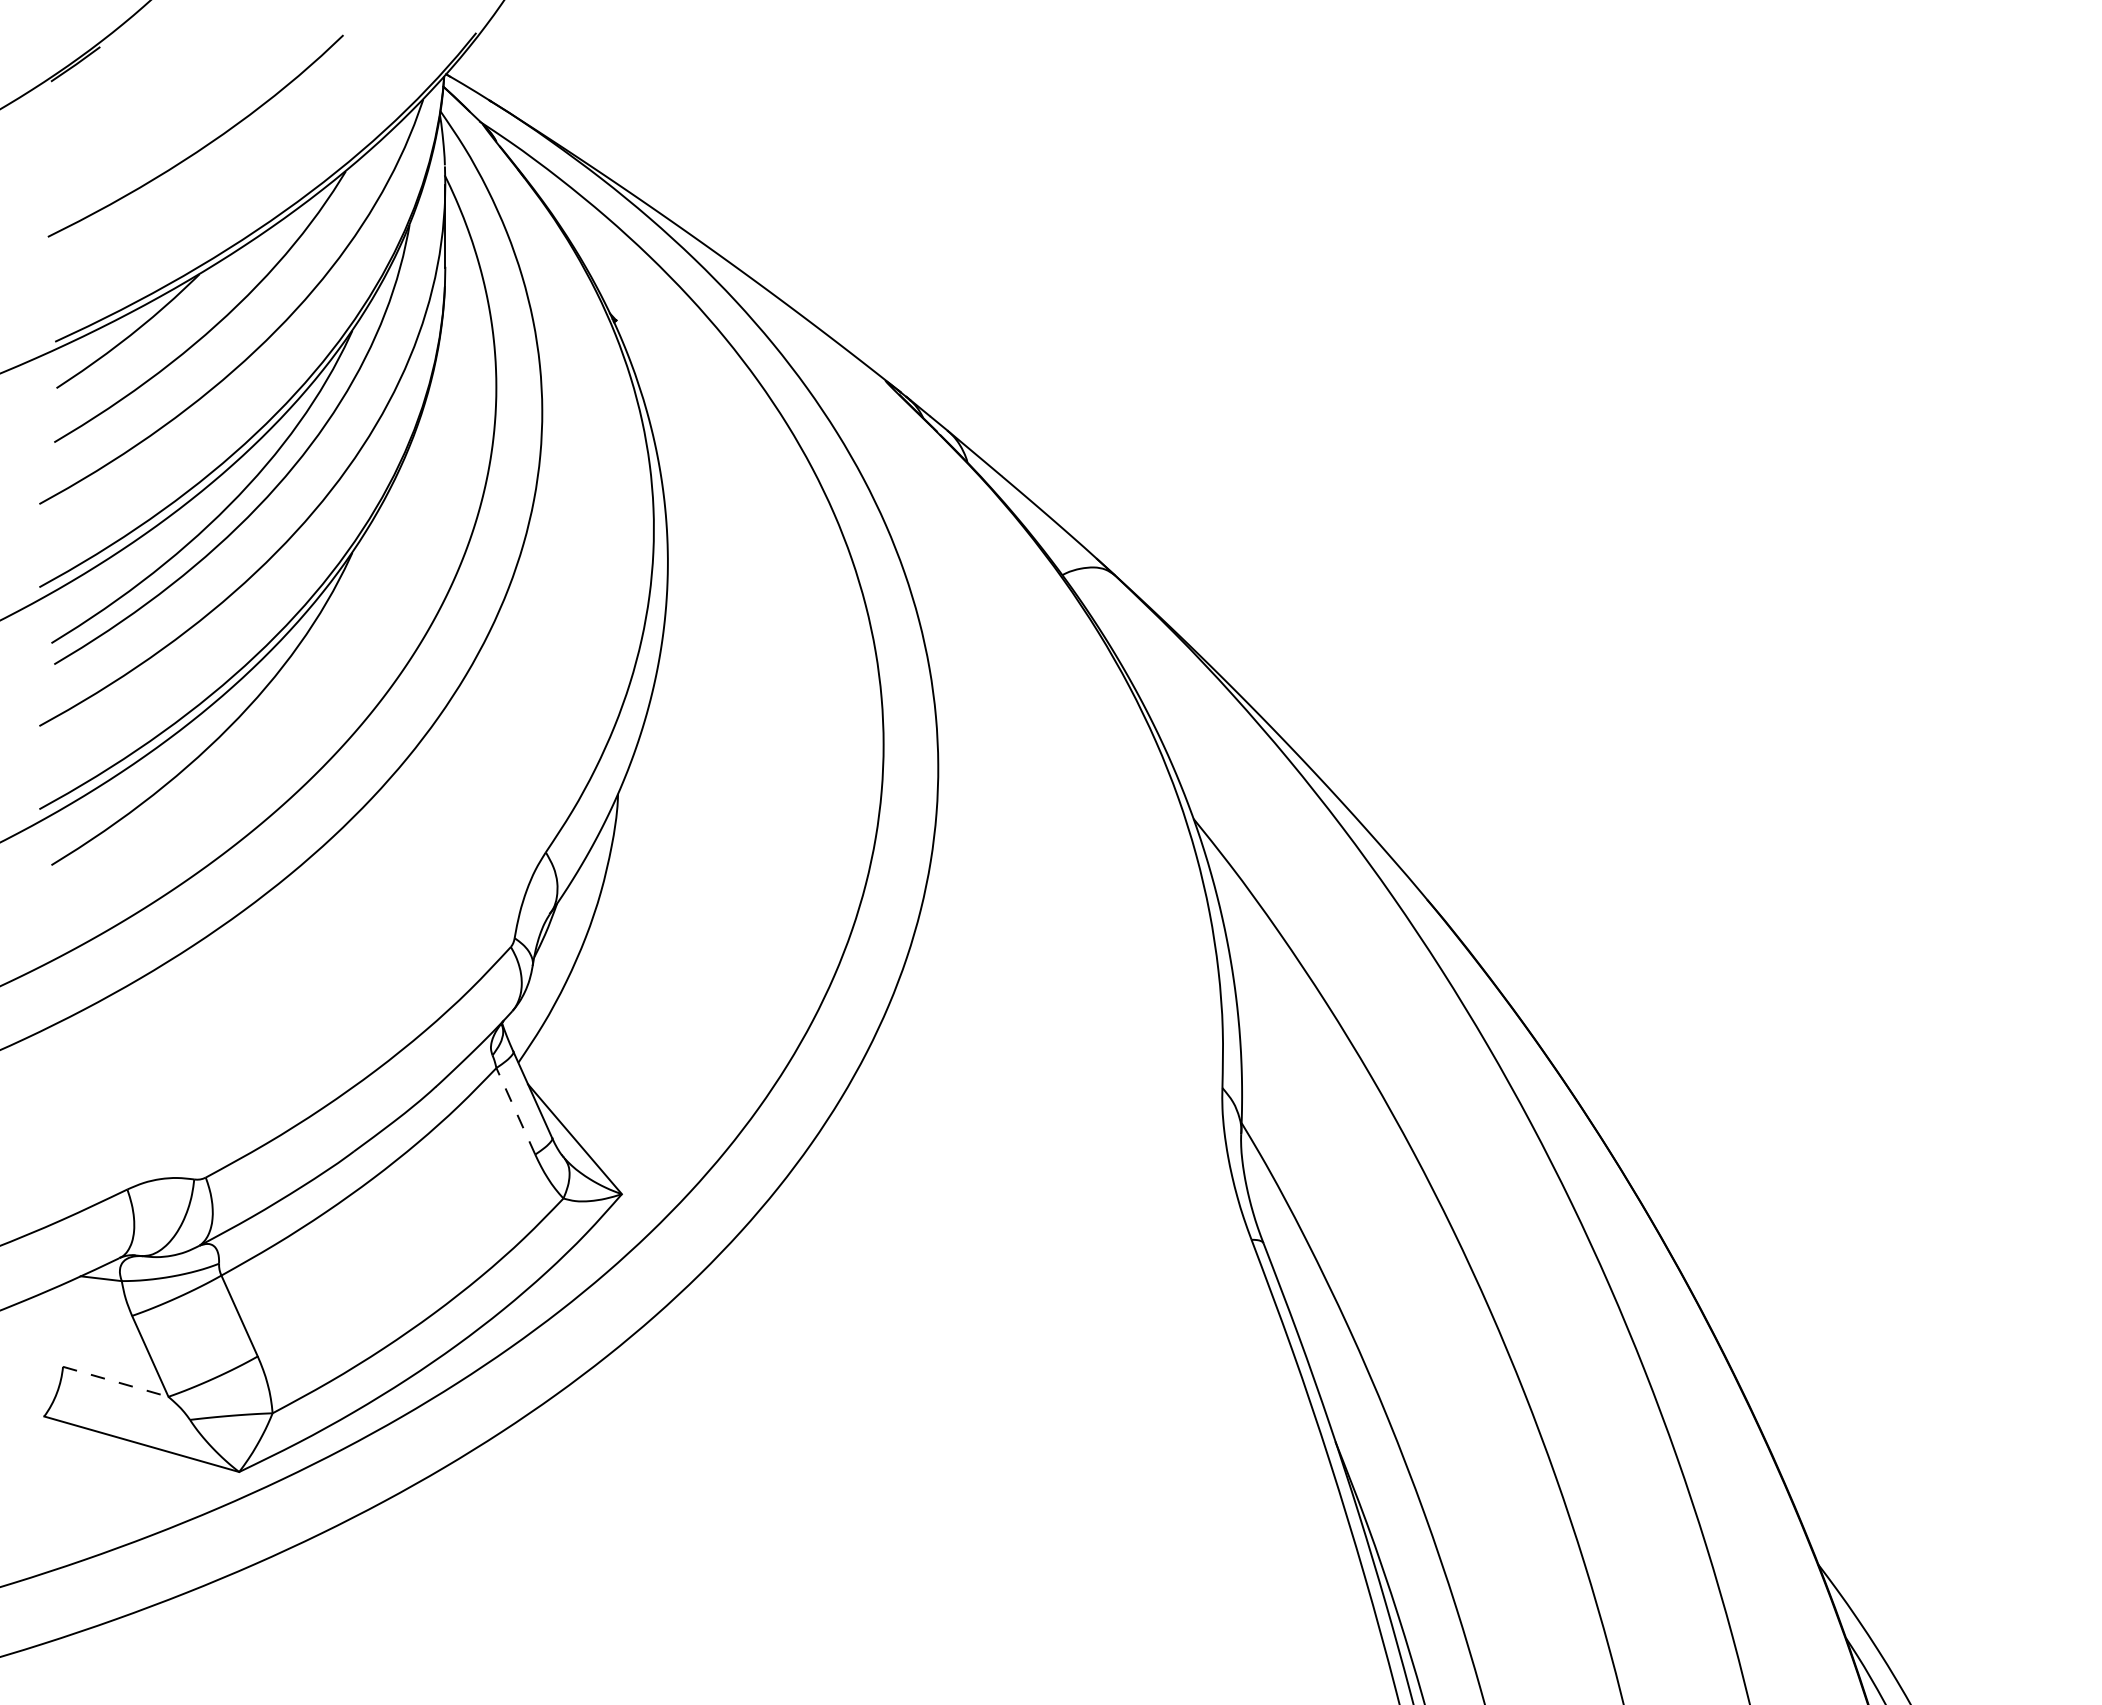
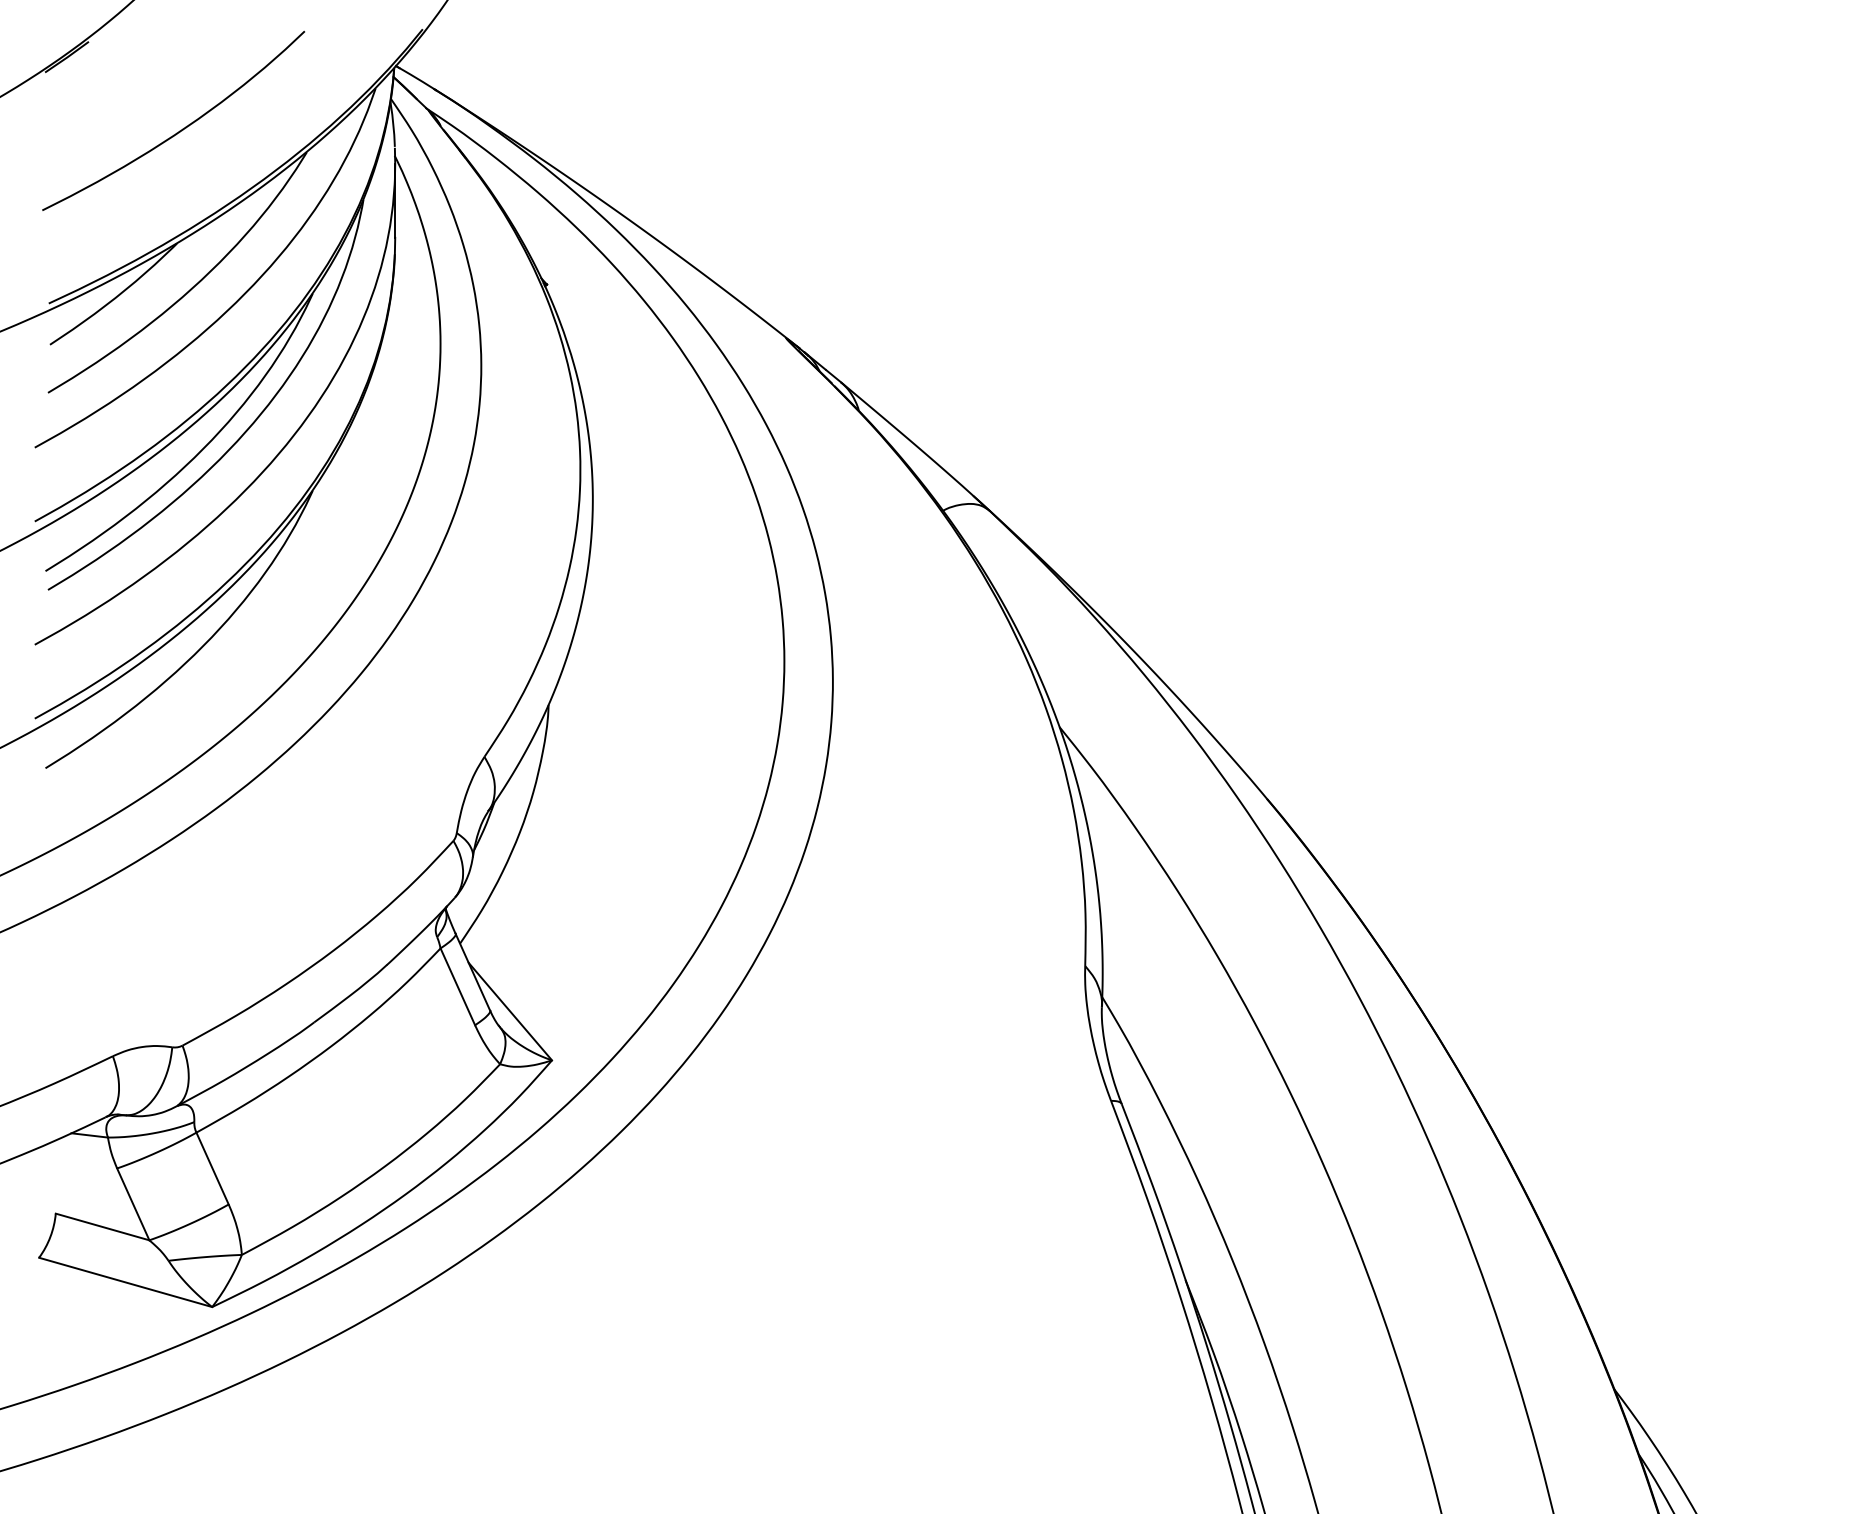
line: (515, 1110) -> (457, 986), dashed -> solid
line: (115, 1381) -> (102, 1226), dashed -> solid

